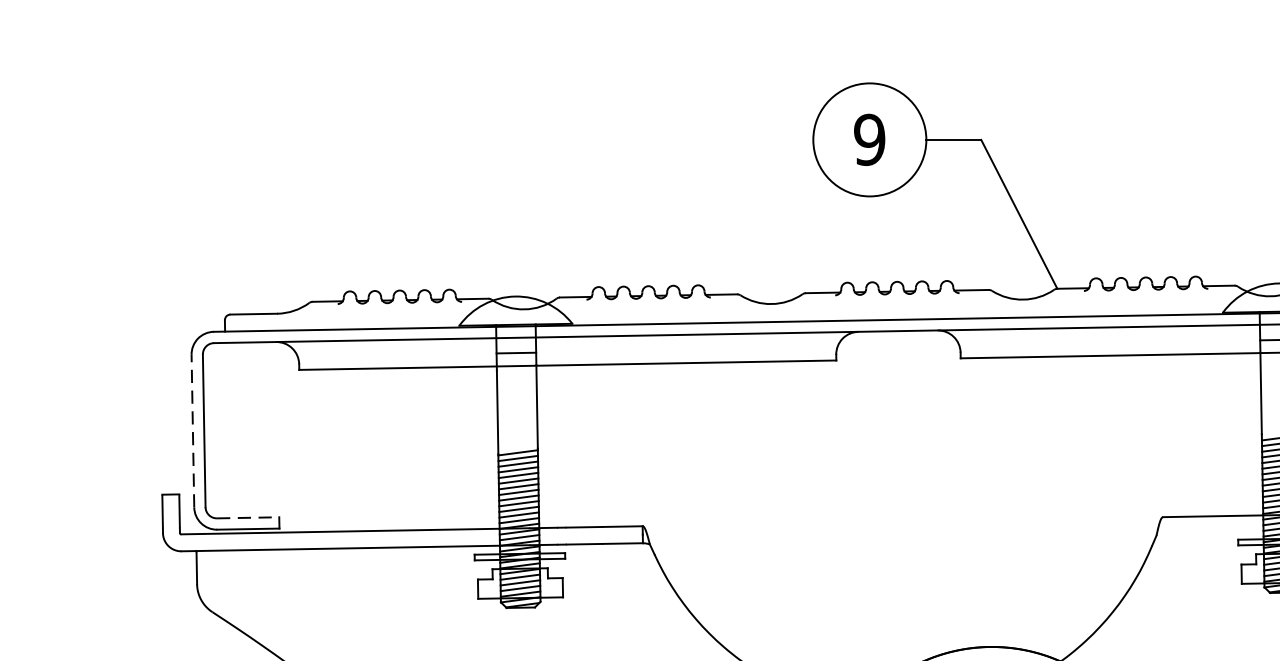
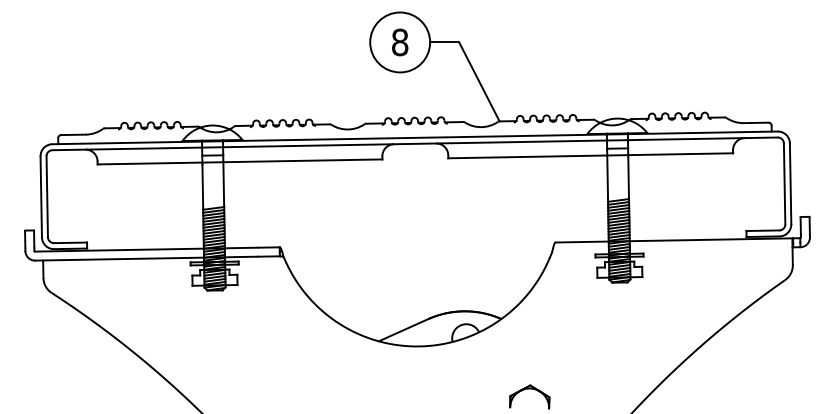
text: (868, 139) -> (399, 42), 9 -> 8
line: (193, 430) -> (41, 196), dashed -> solid
line: (249, 517) -> (71, 242), dashed -> solid

